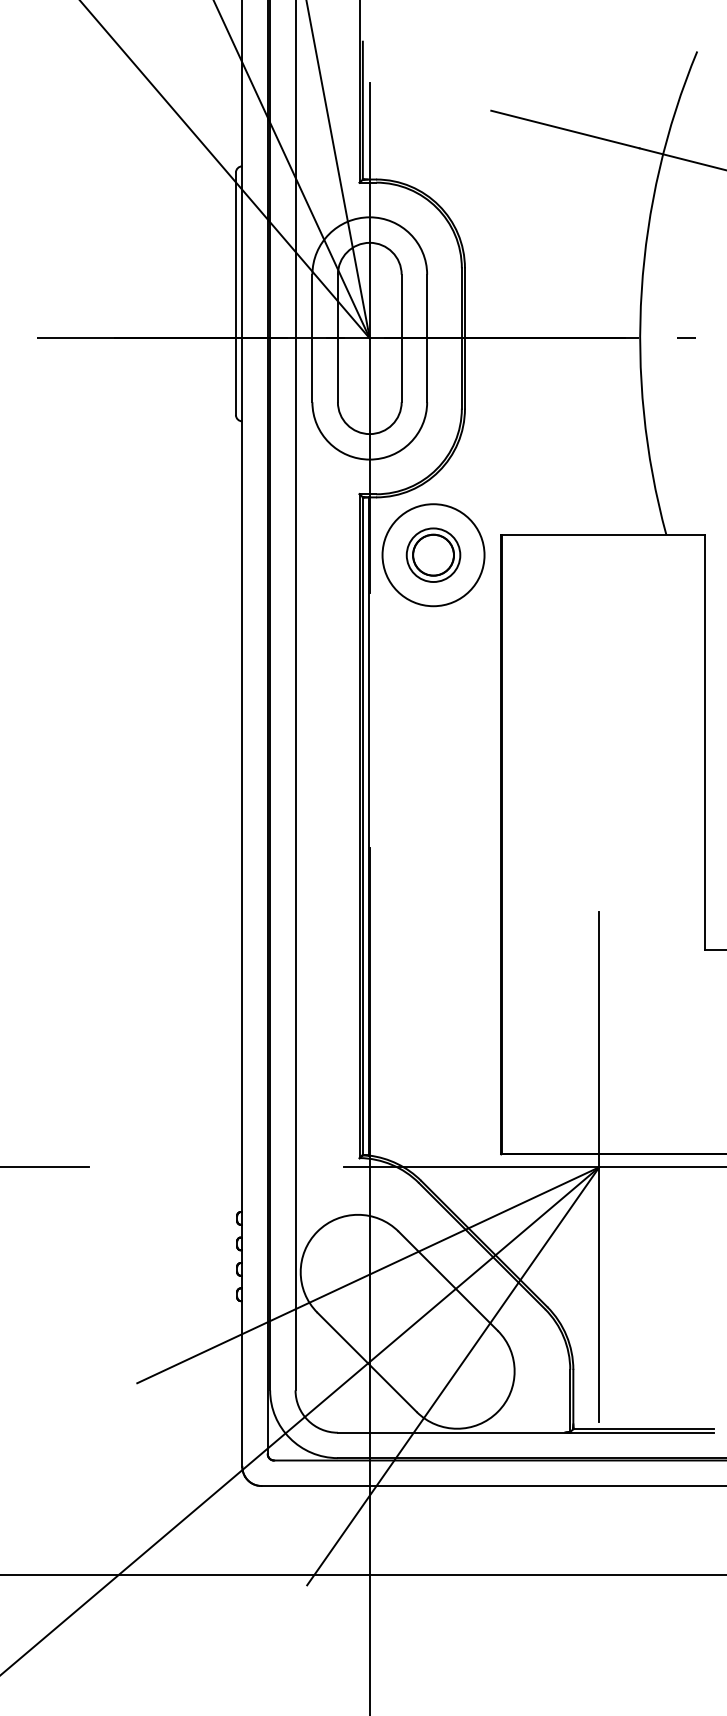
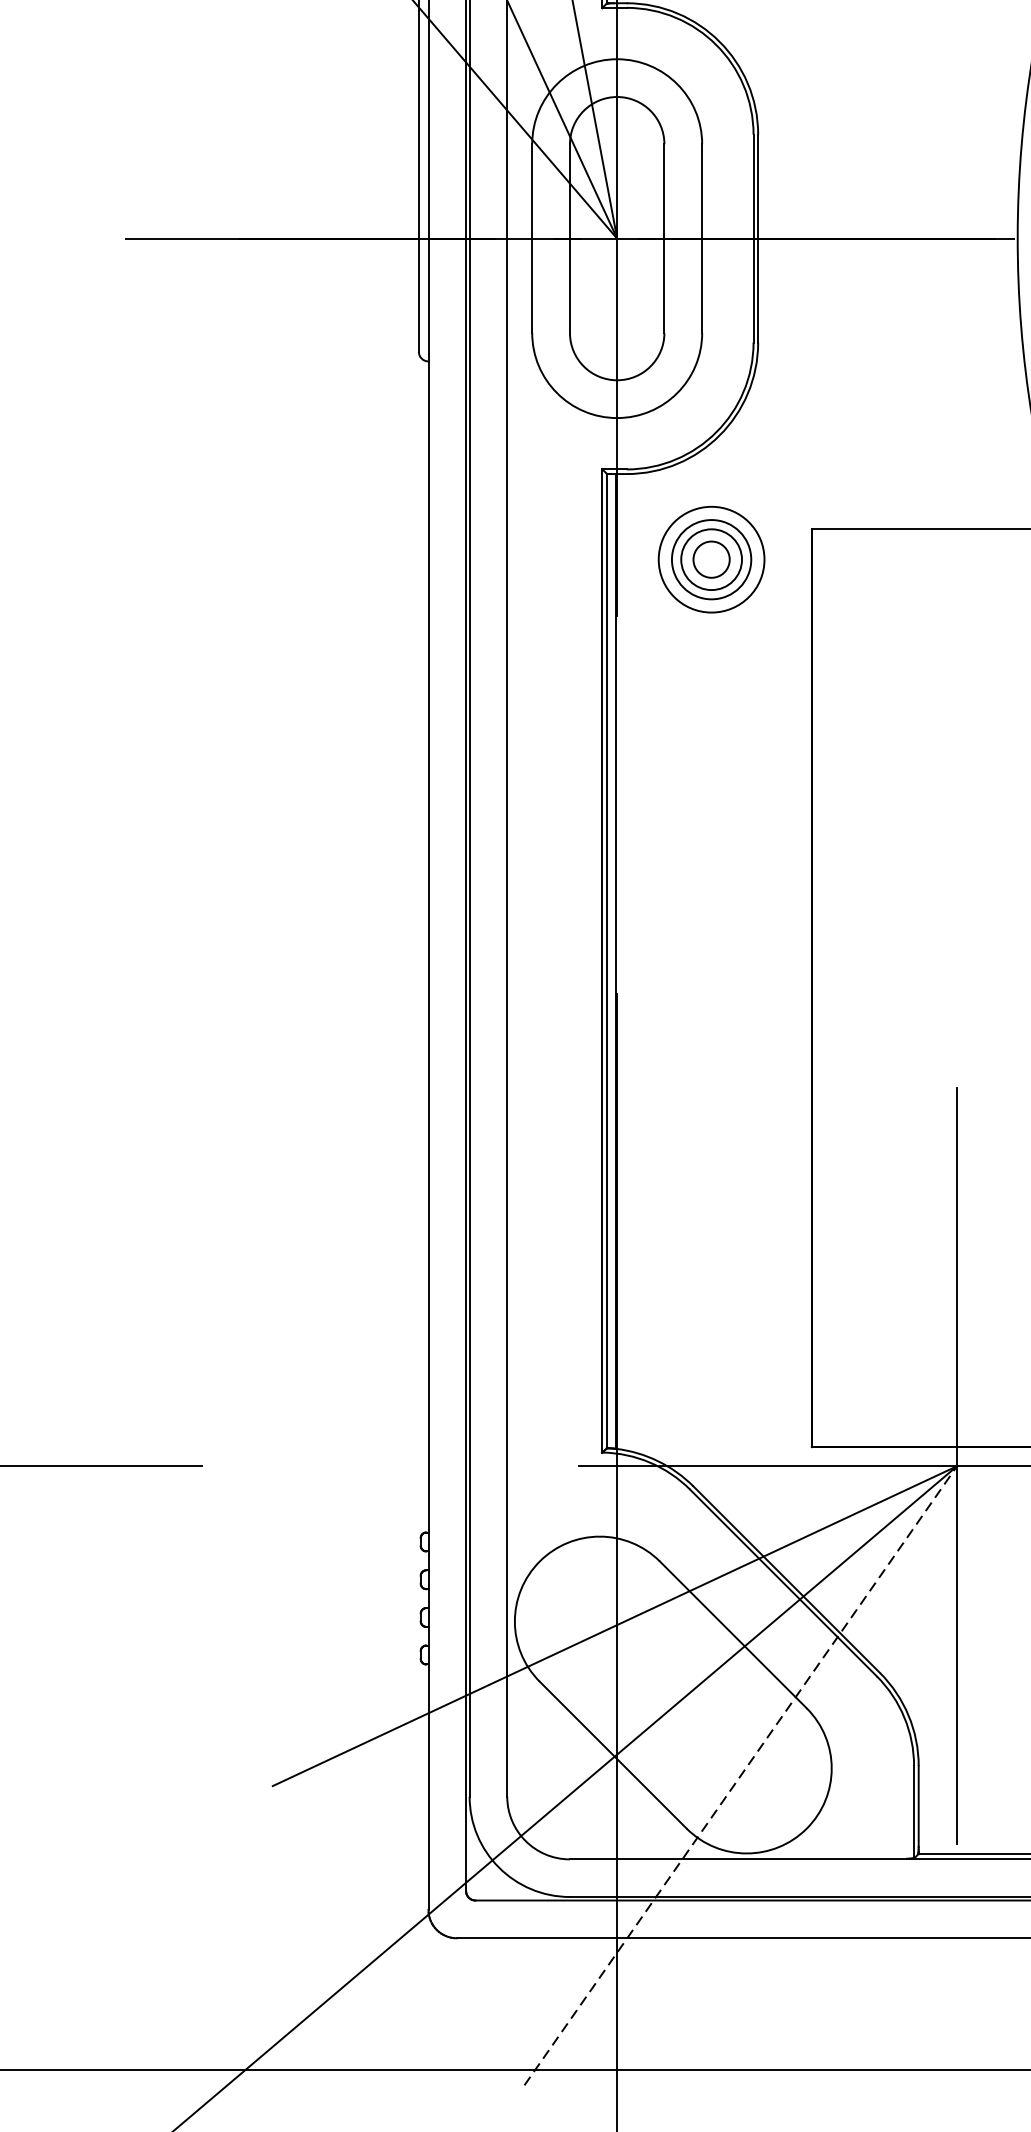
circle: (433, 554) -> (711, 558), size x0.6
circle: (433, 555) -> (711, 560), size x0.7
line: (453, 1375) -> (741, 1774), solid -> dashed

